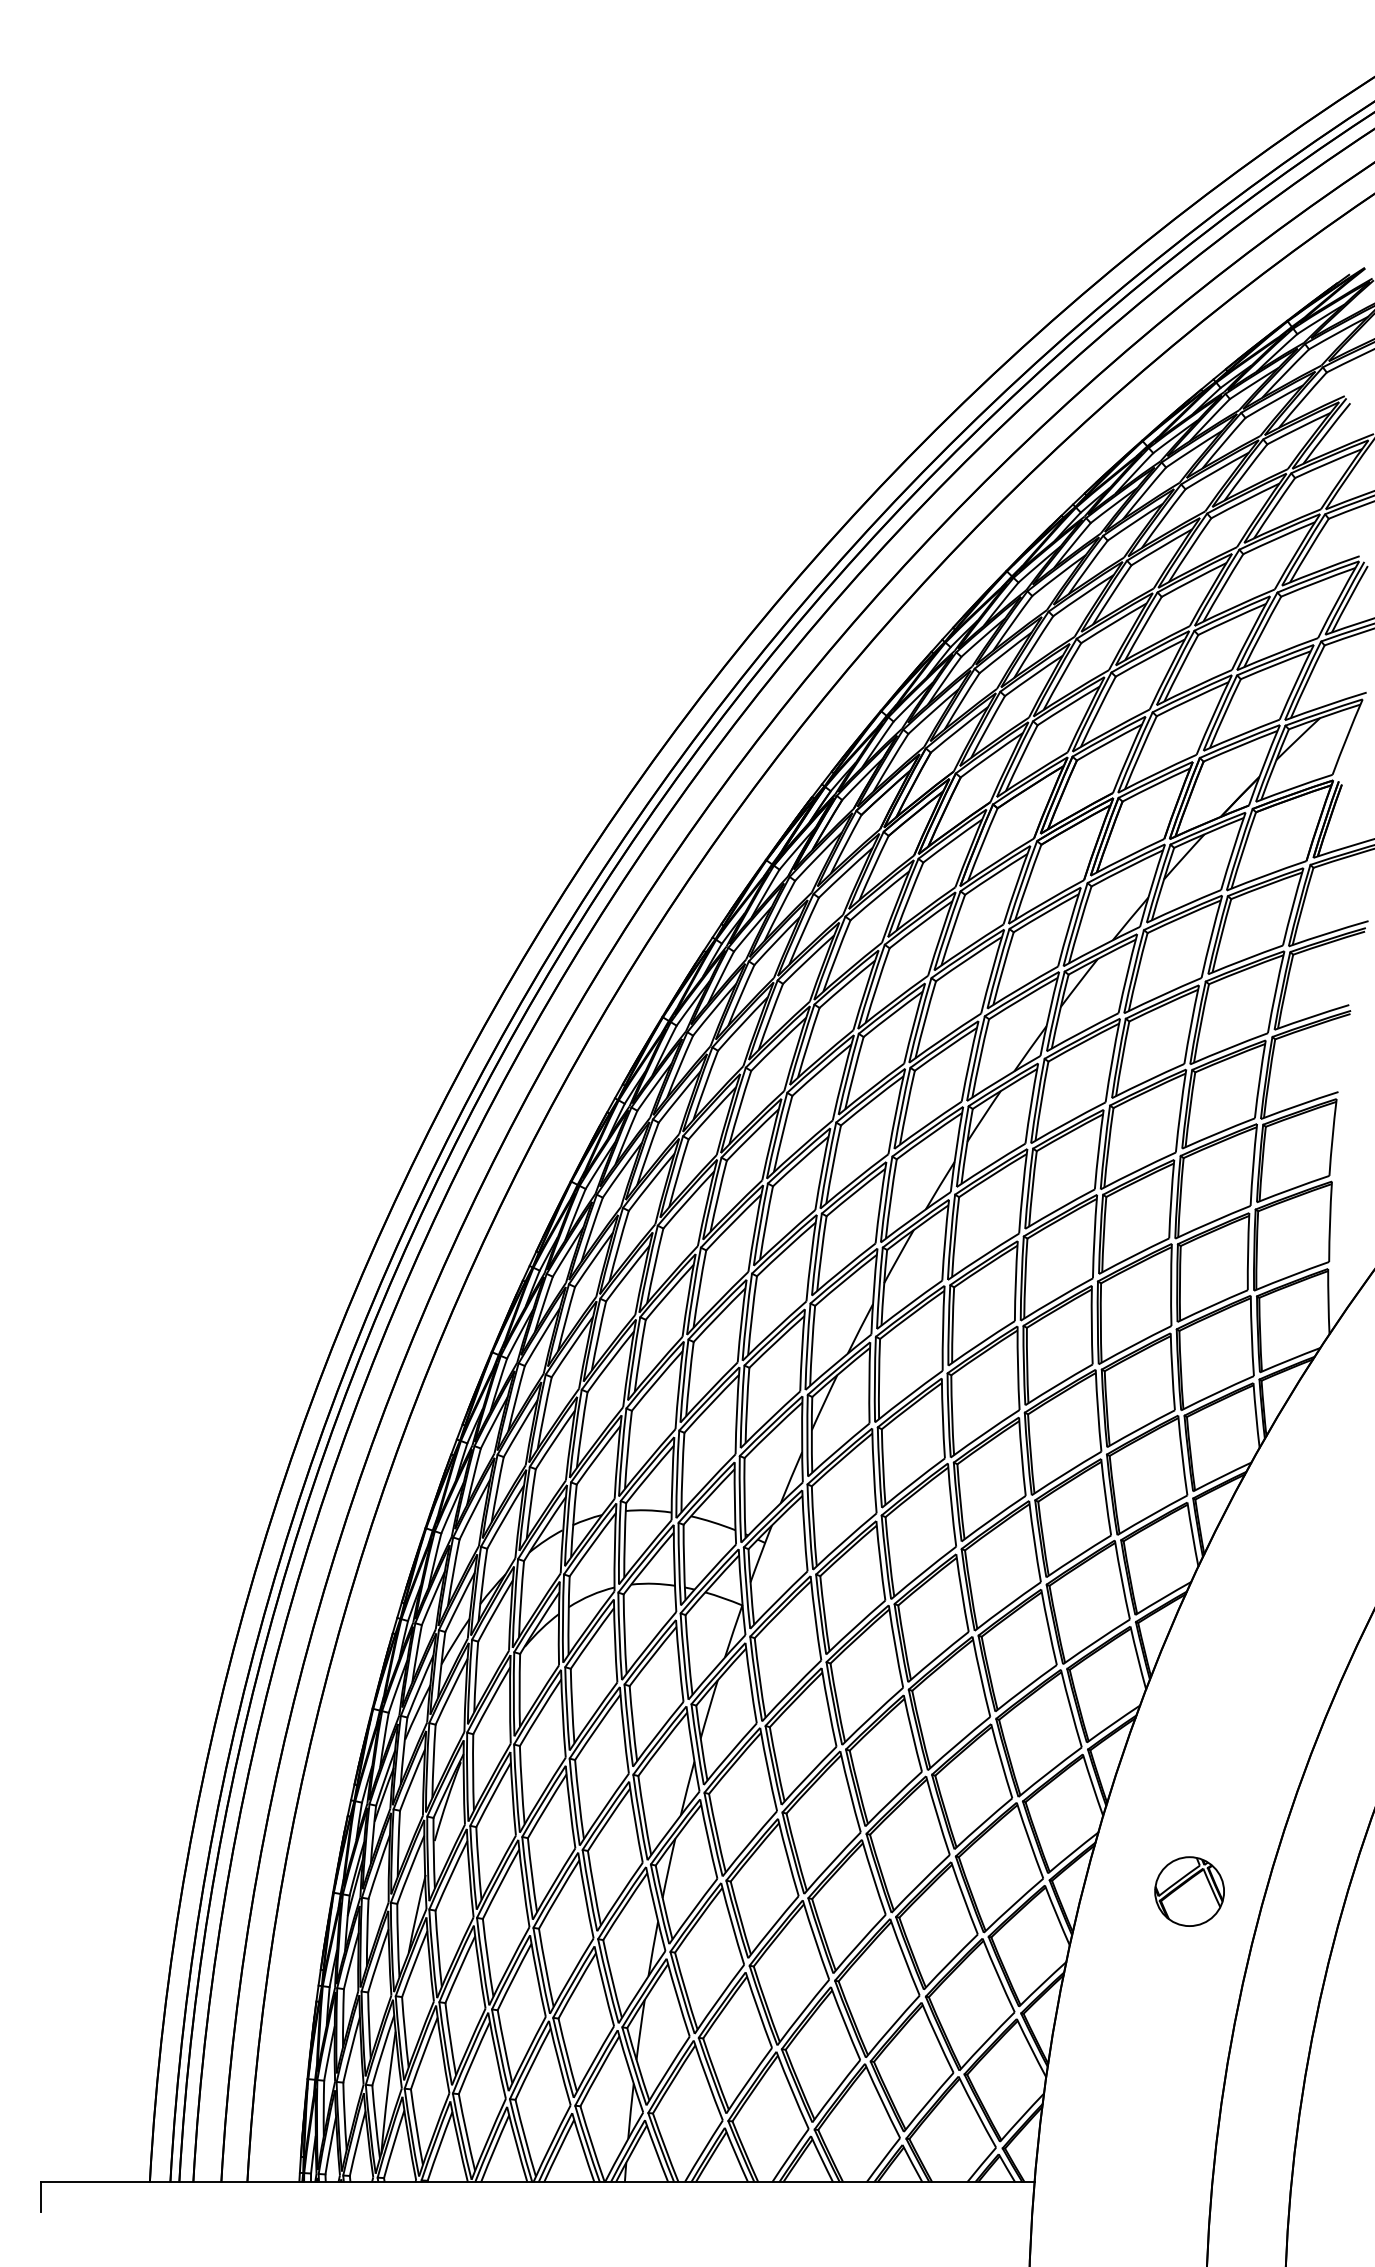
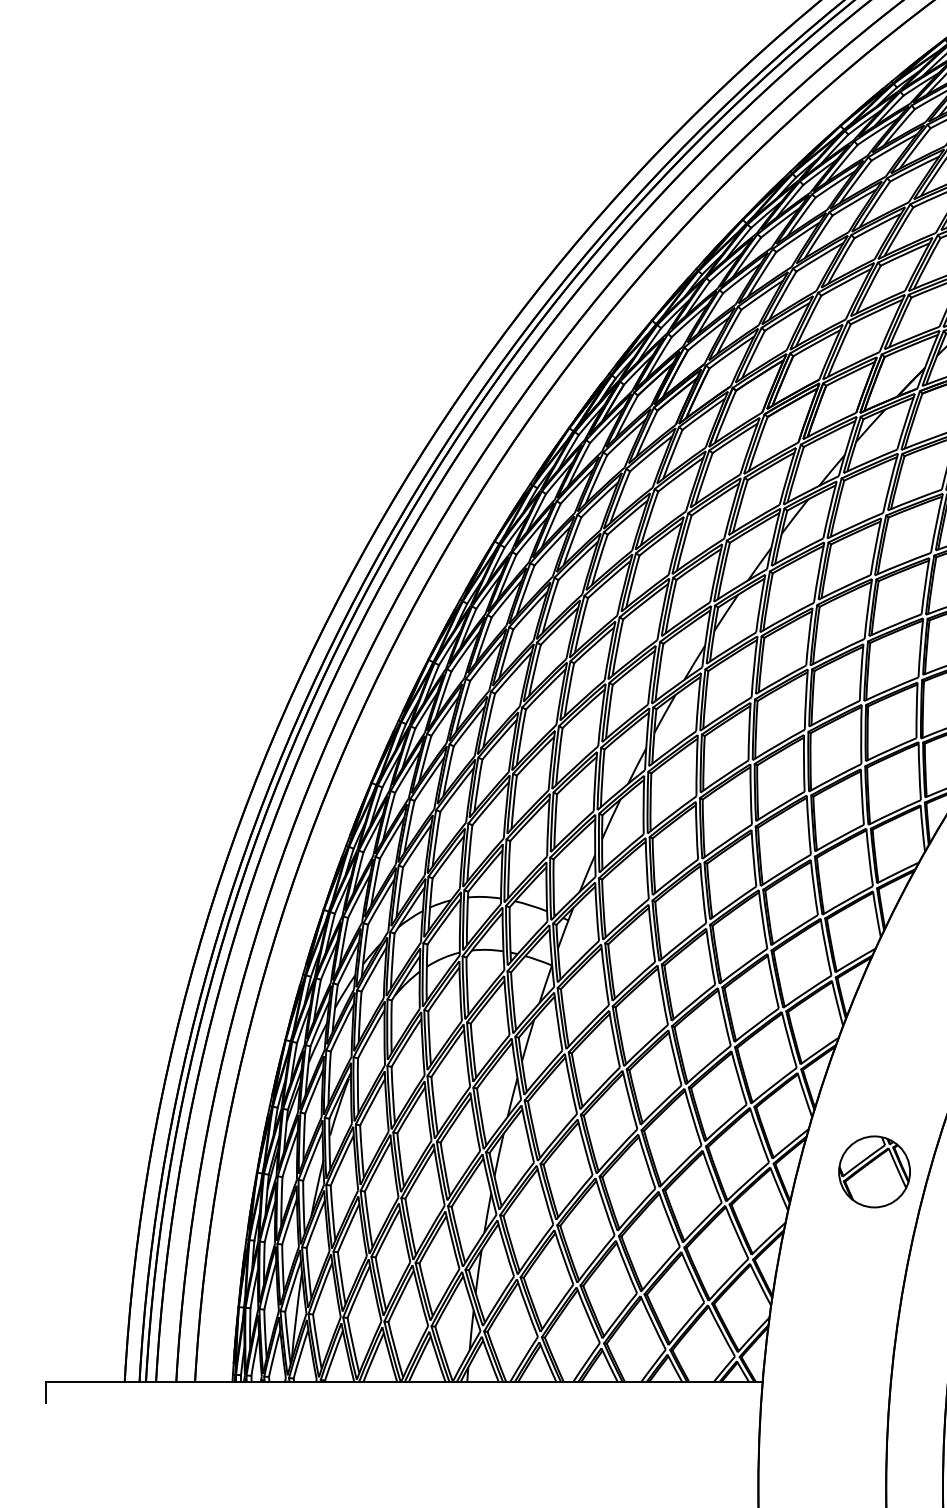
part: (1189, 1891) -> (874, 1171), size x1.43

